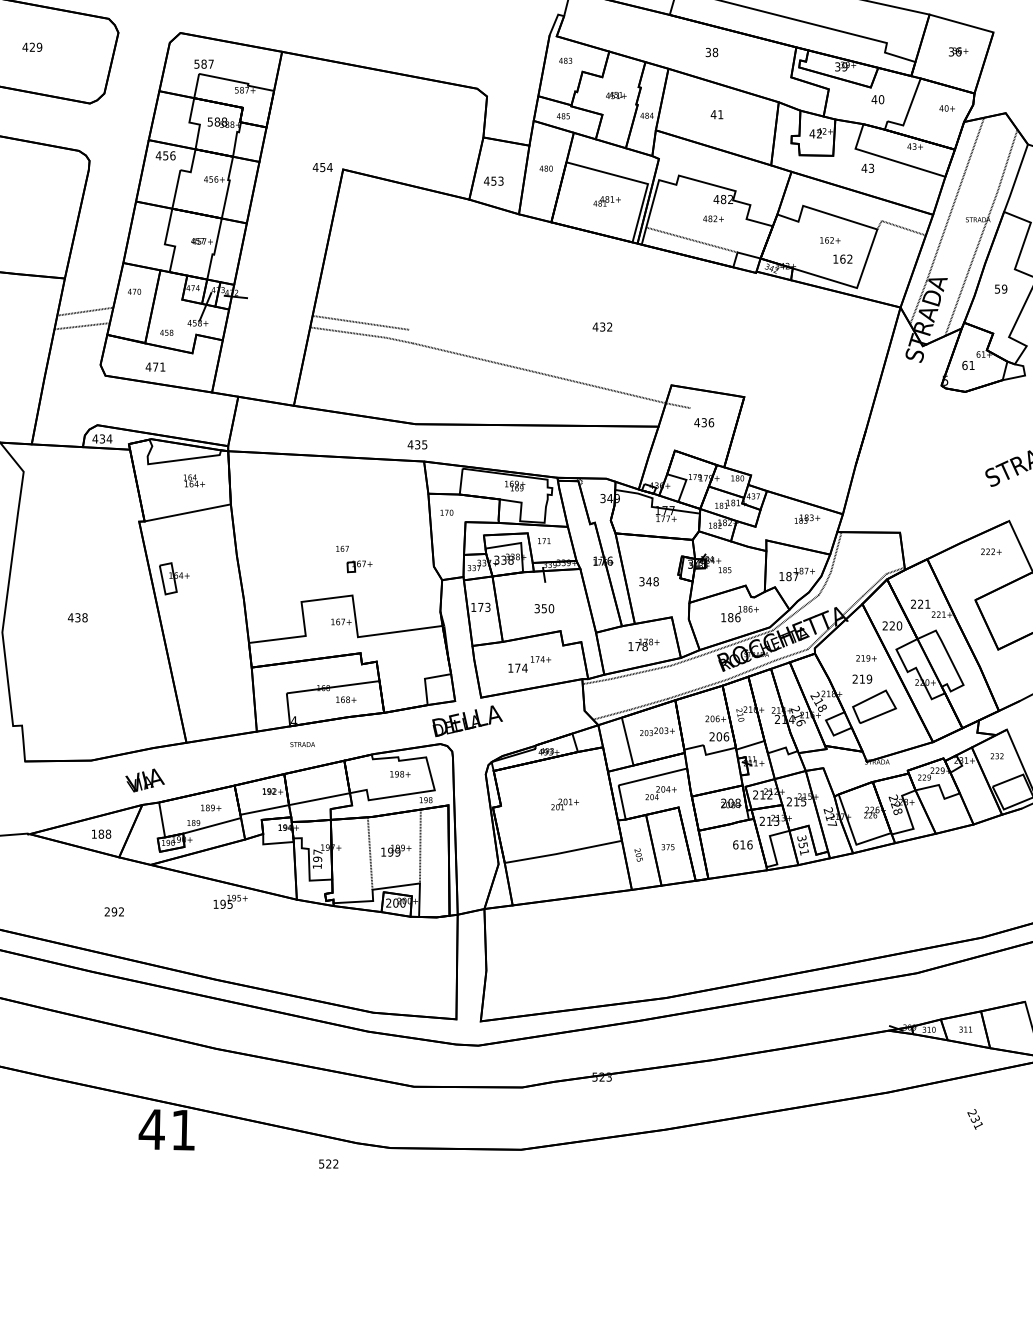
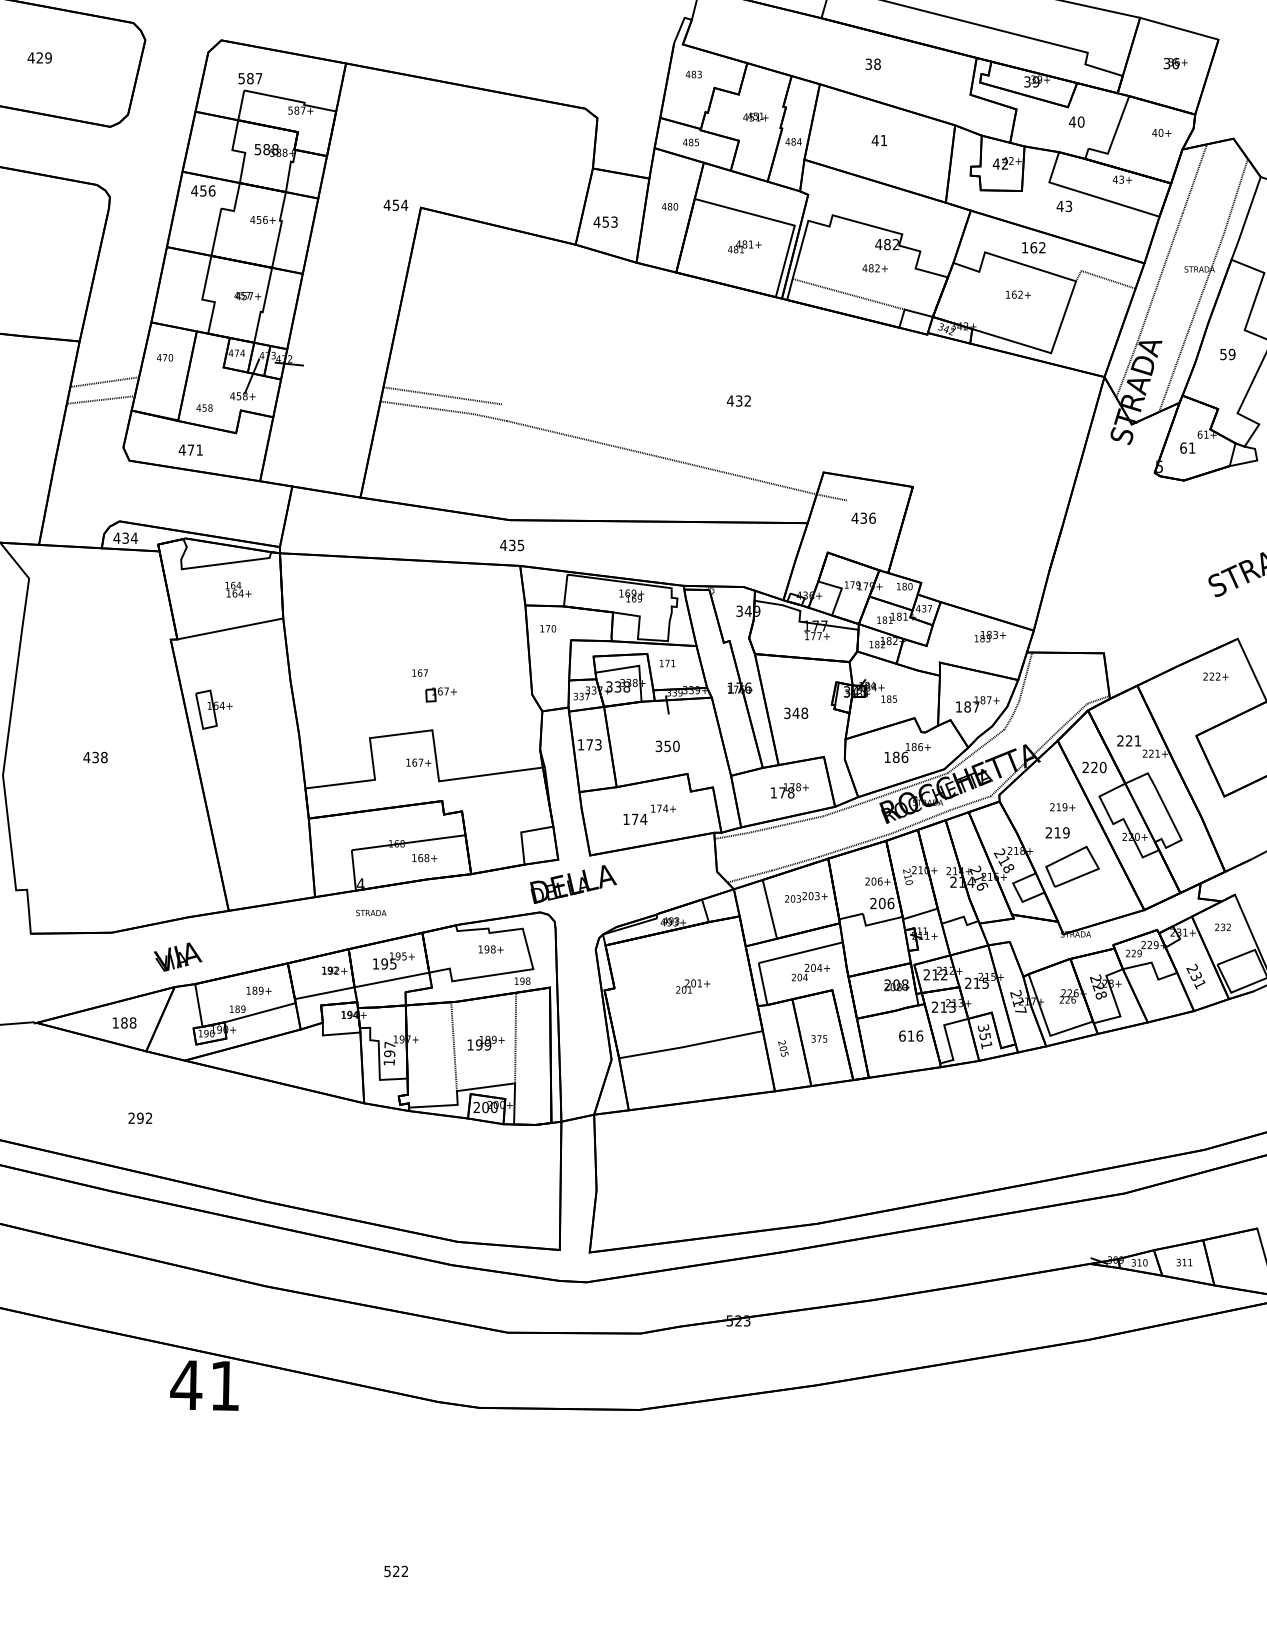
text: (842, 258) -> (1033, 247), moved
text: (230, 901) -> (393, 960), moved
text: (974, 1119) -> (1195, 976), moved
text: (328, 1164) -> (395, 1571), moved

